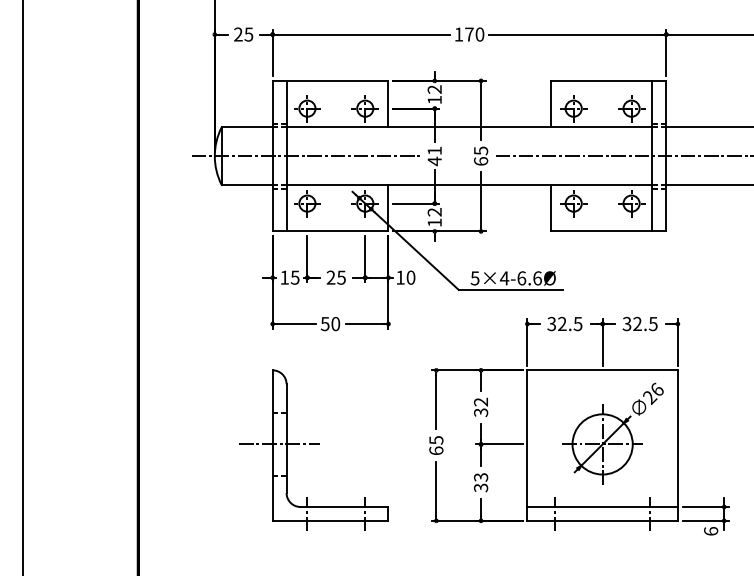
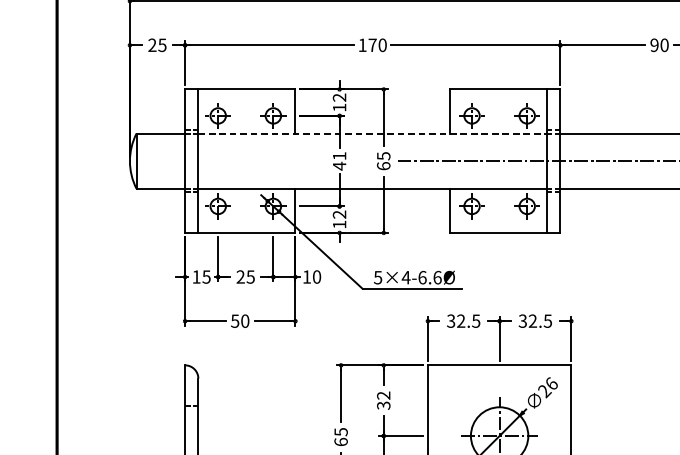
line: (469, 127) -> (372, 133), solid -> dashed
line: (306, 156) -> (217, 161), removed
line: (279, 444) -> (191, 436), removed

